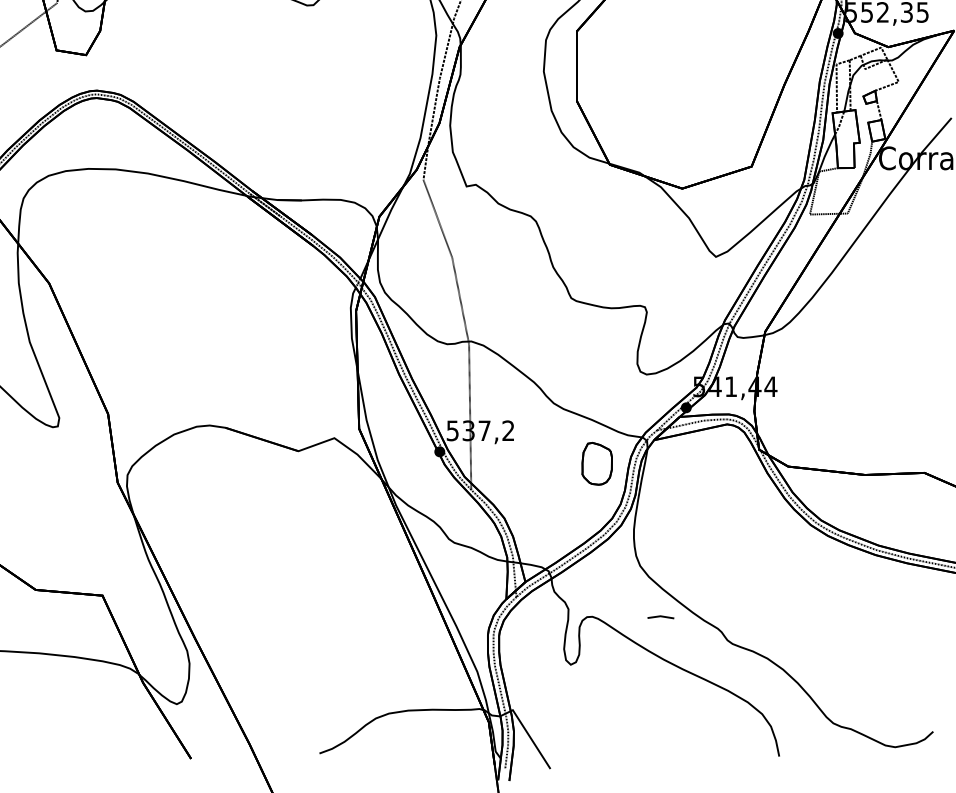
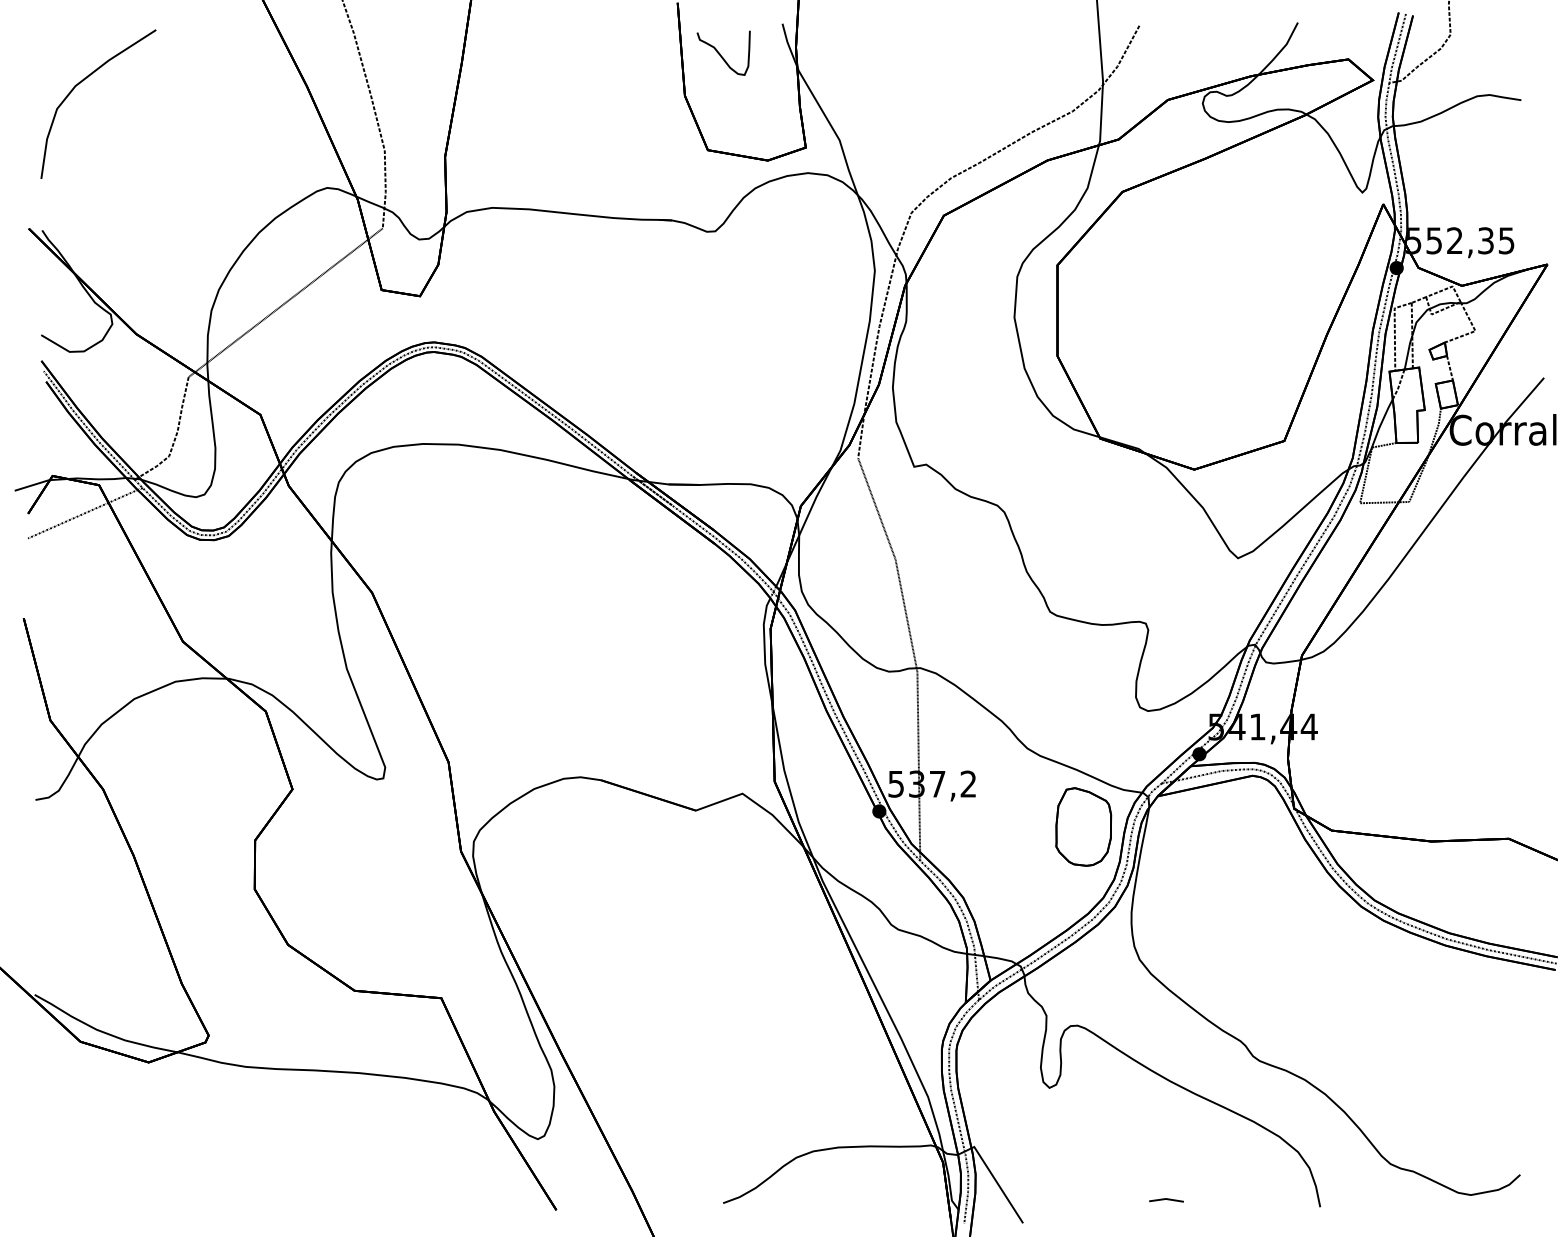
part: (596, 463) -> (1083, 826), size x1.43
line: (660, 616) -> (1166, 1199), moved

